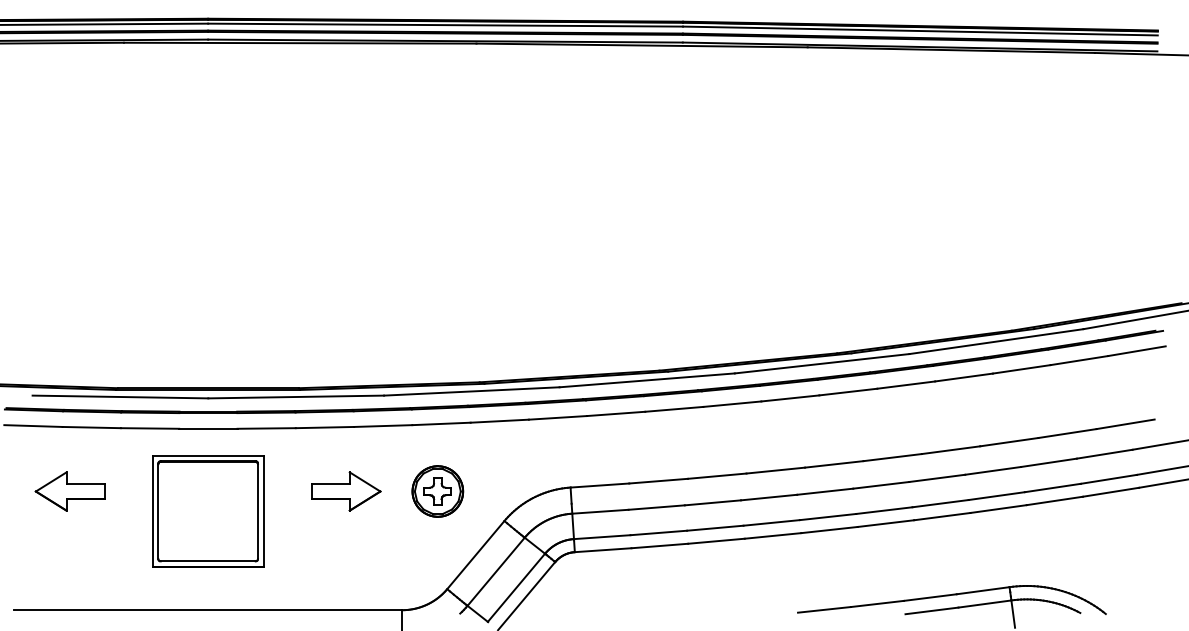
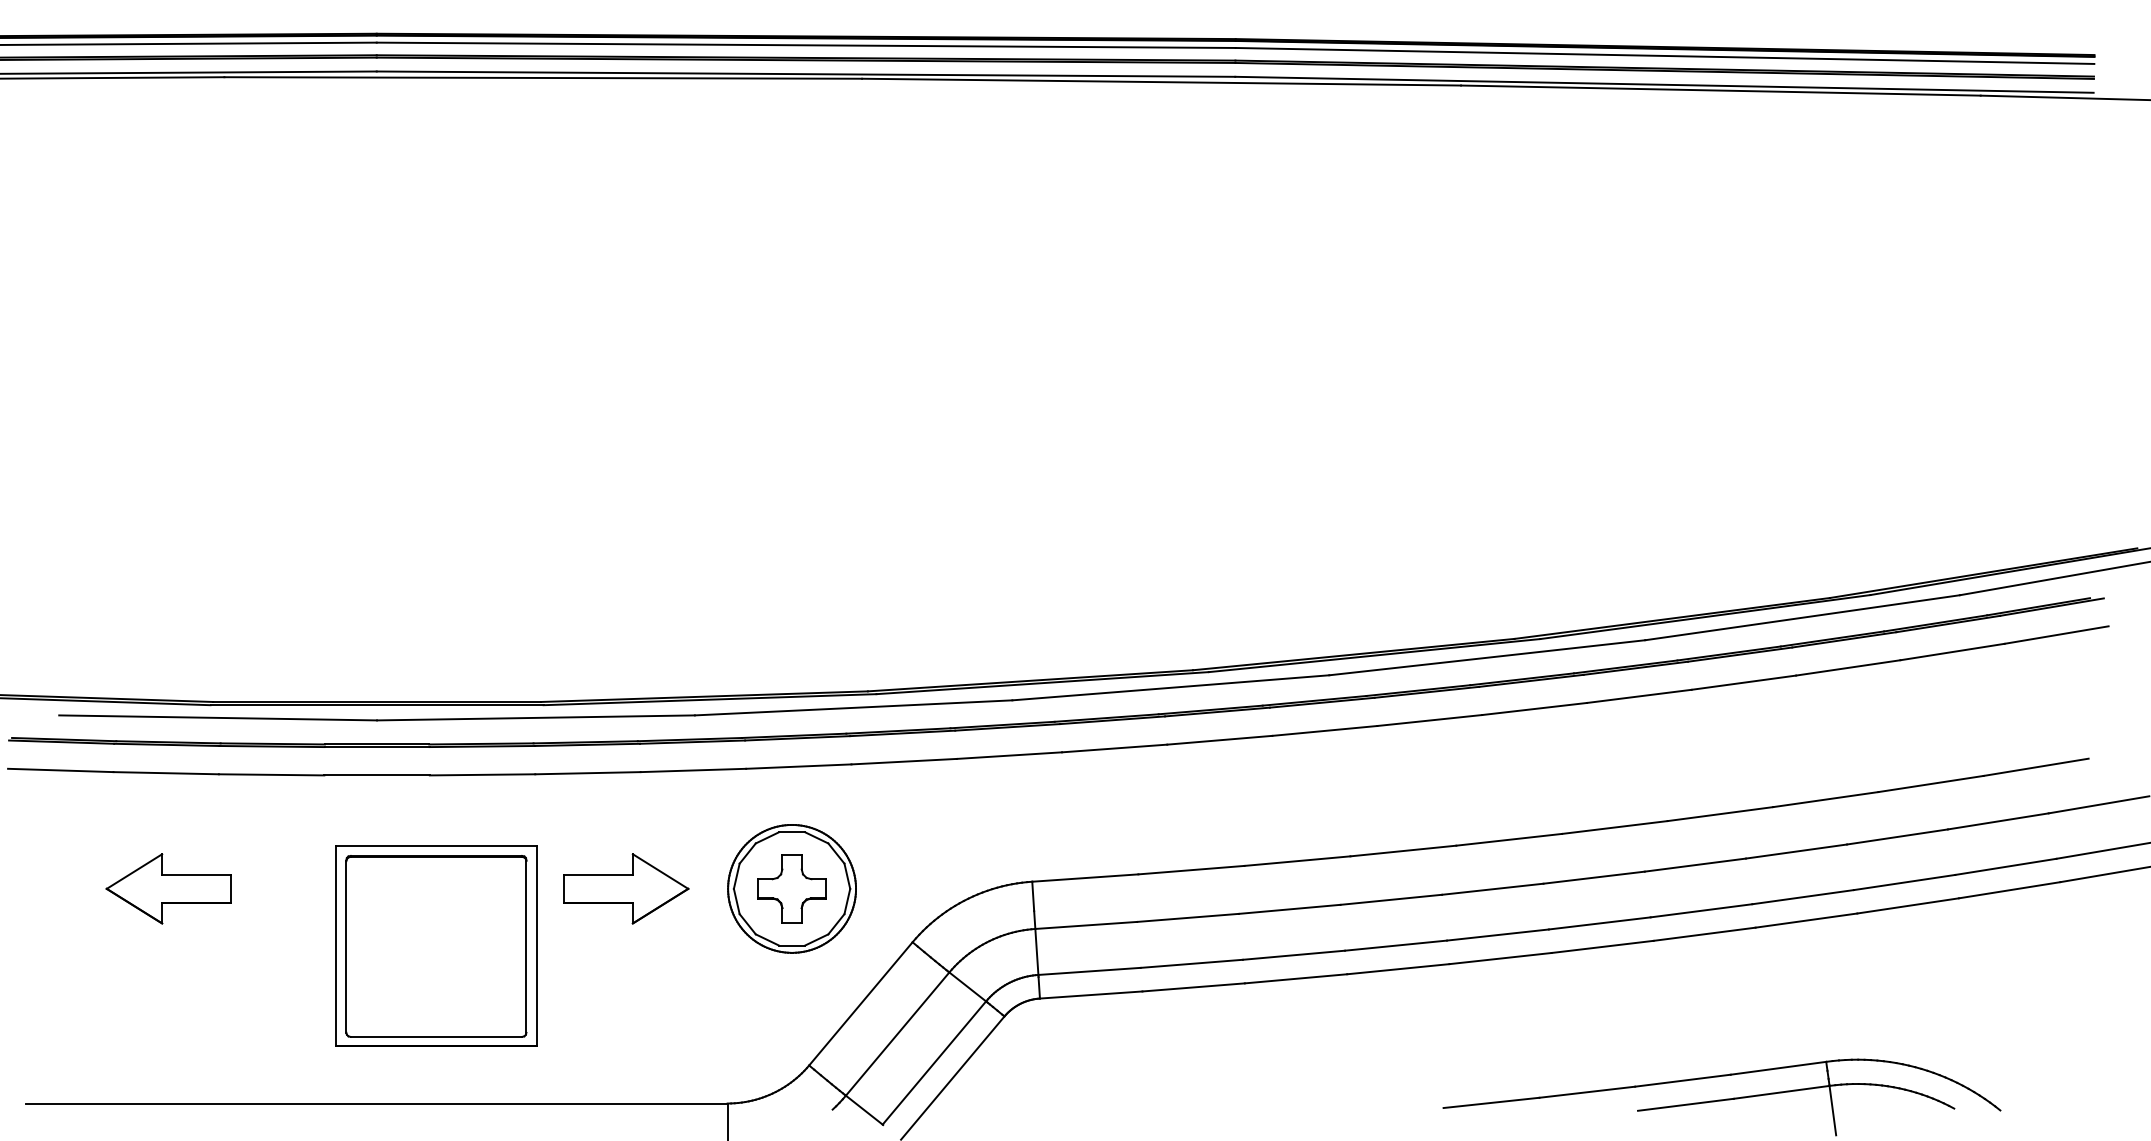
part: (69, 491) -> (167, 888), moved
part: (437, 491) -> (791, 888), size x1.4
part: (208, 511) -> (437, 946), moved

